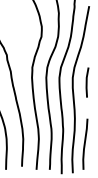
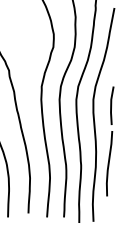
line: (85, 144) -> (109, 163), moved

